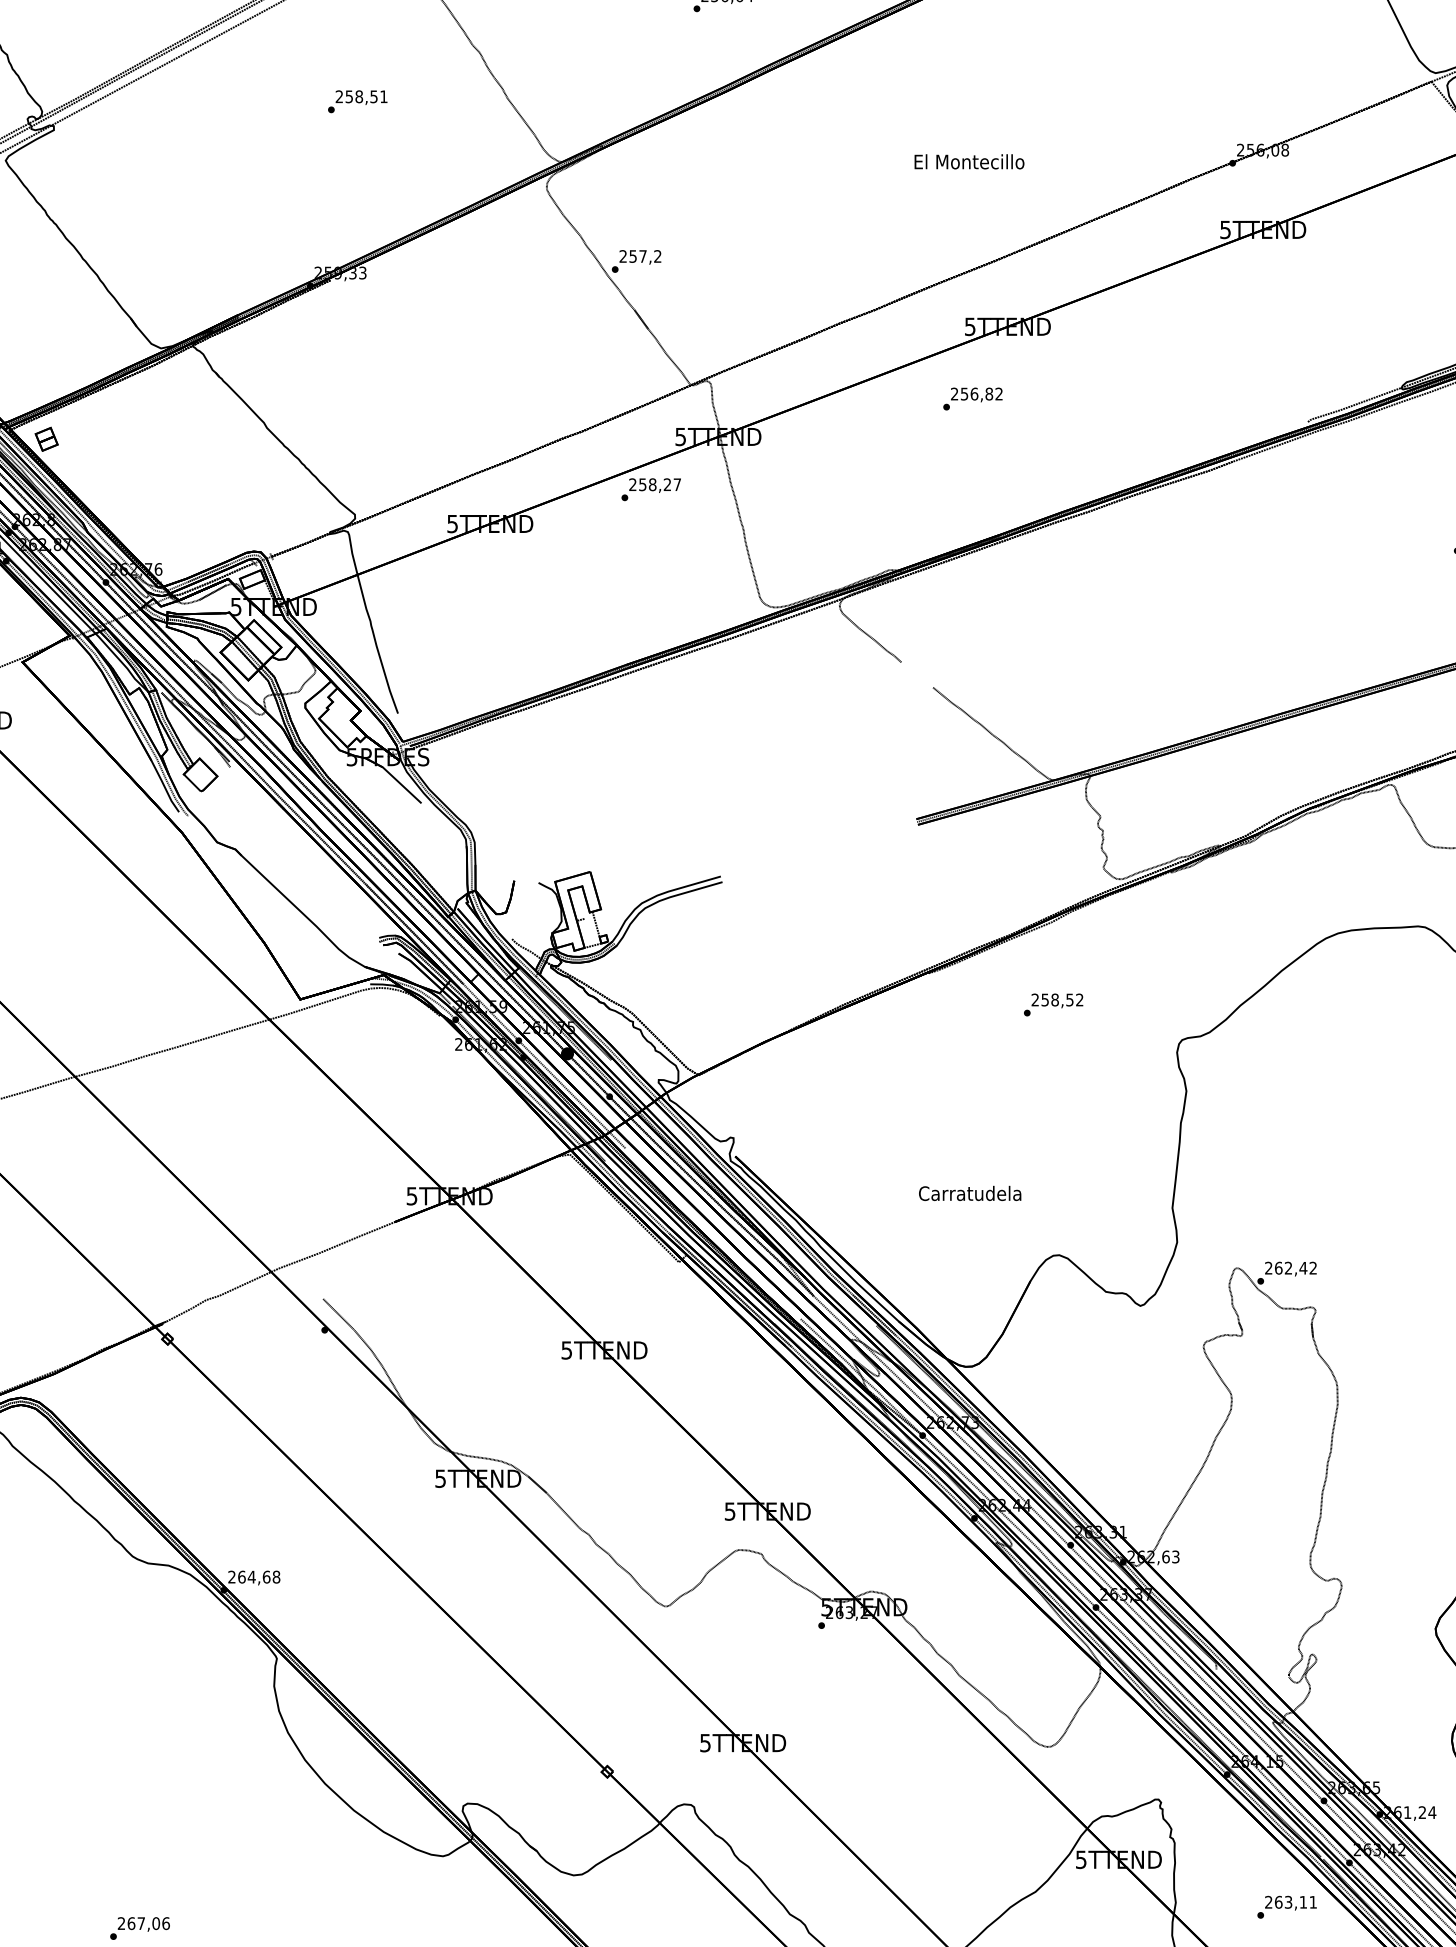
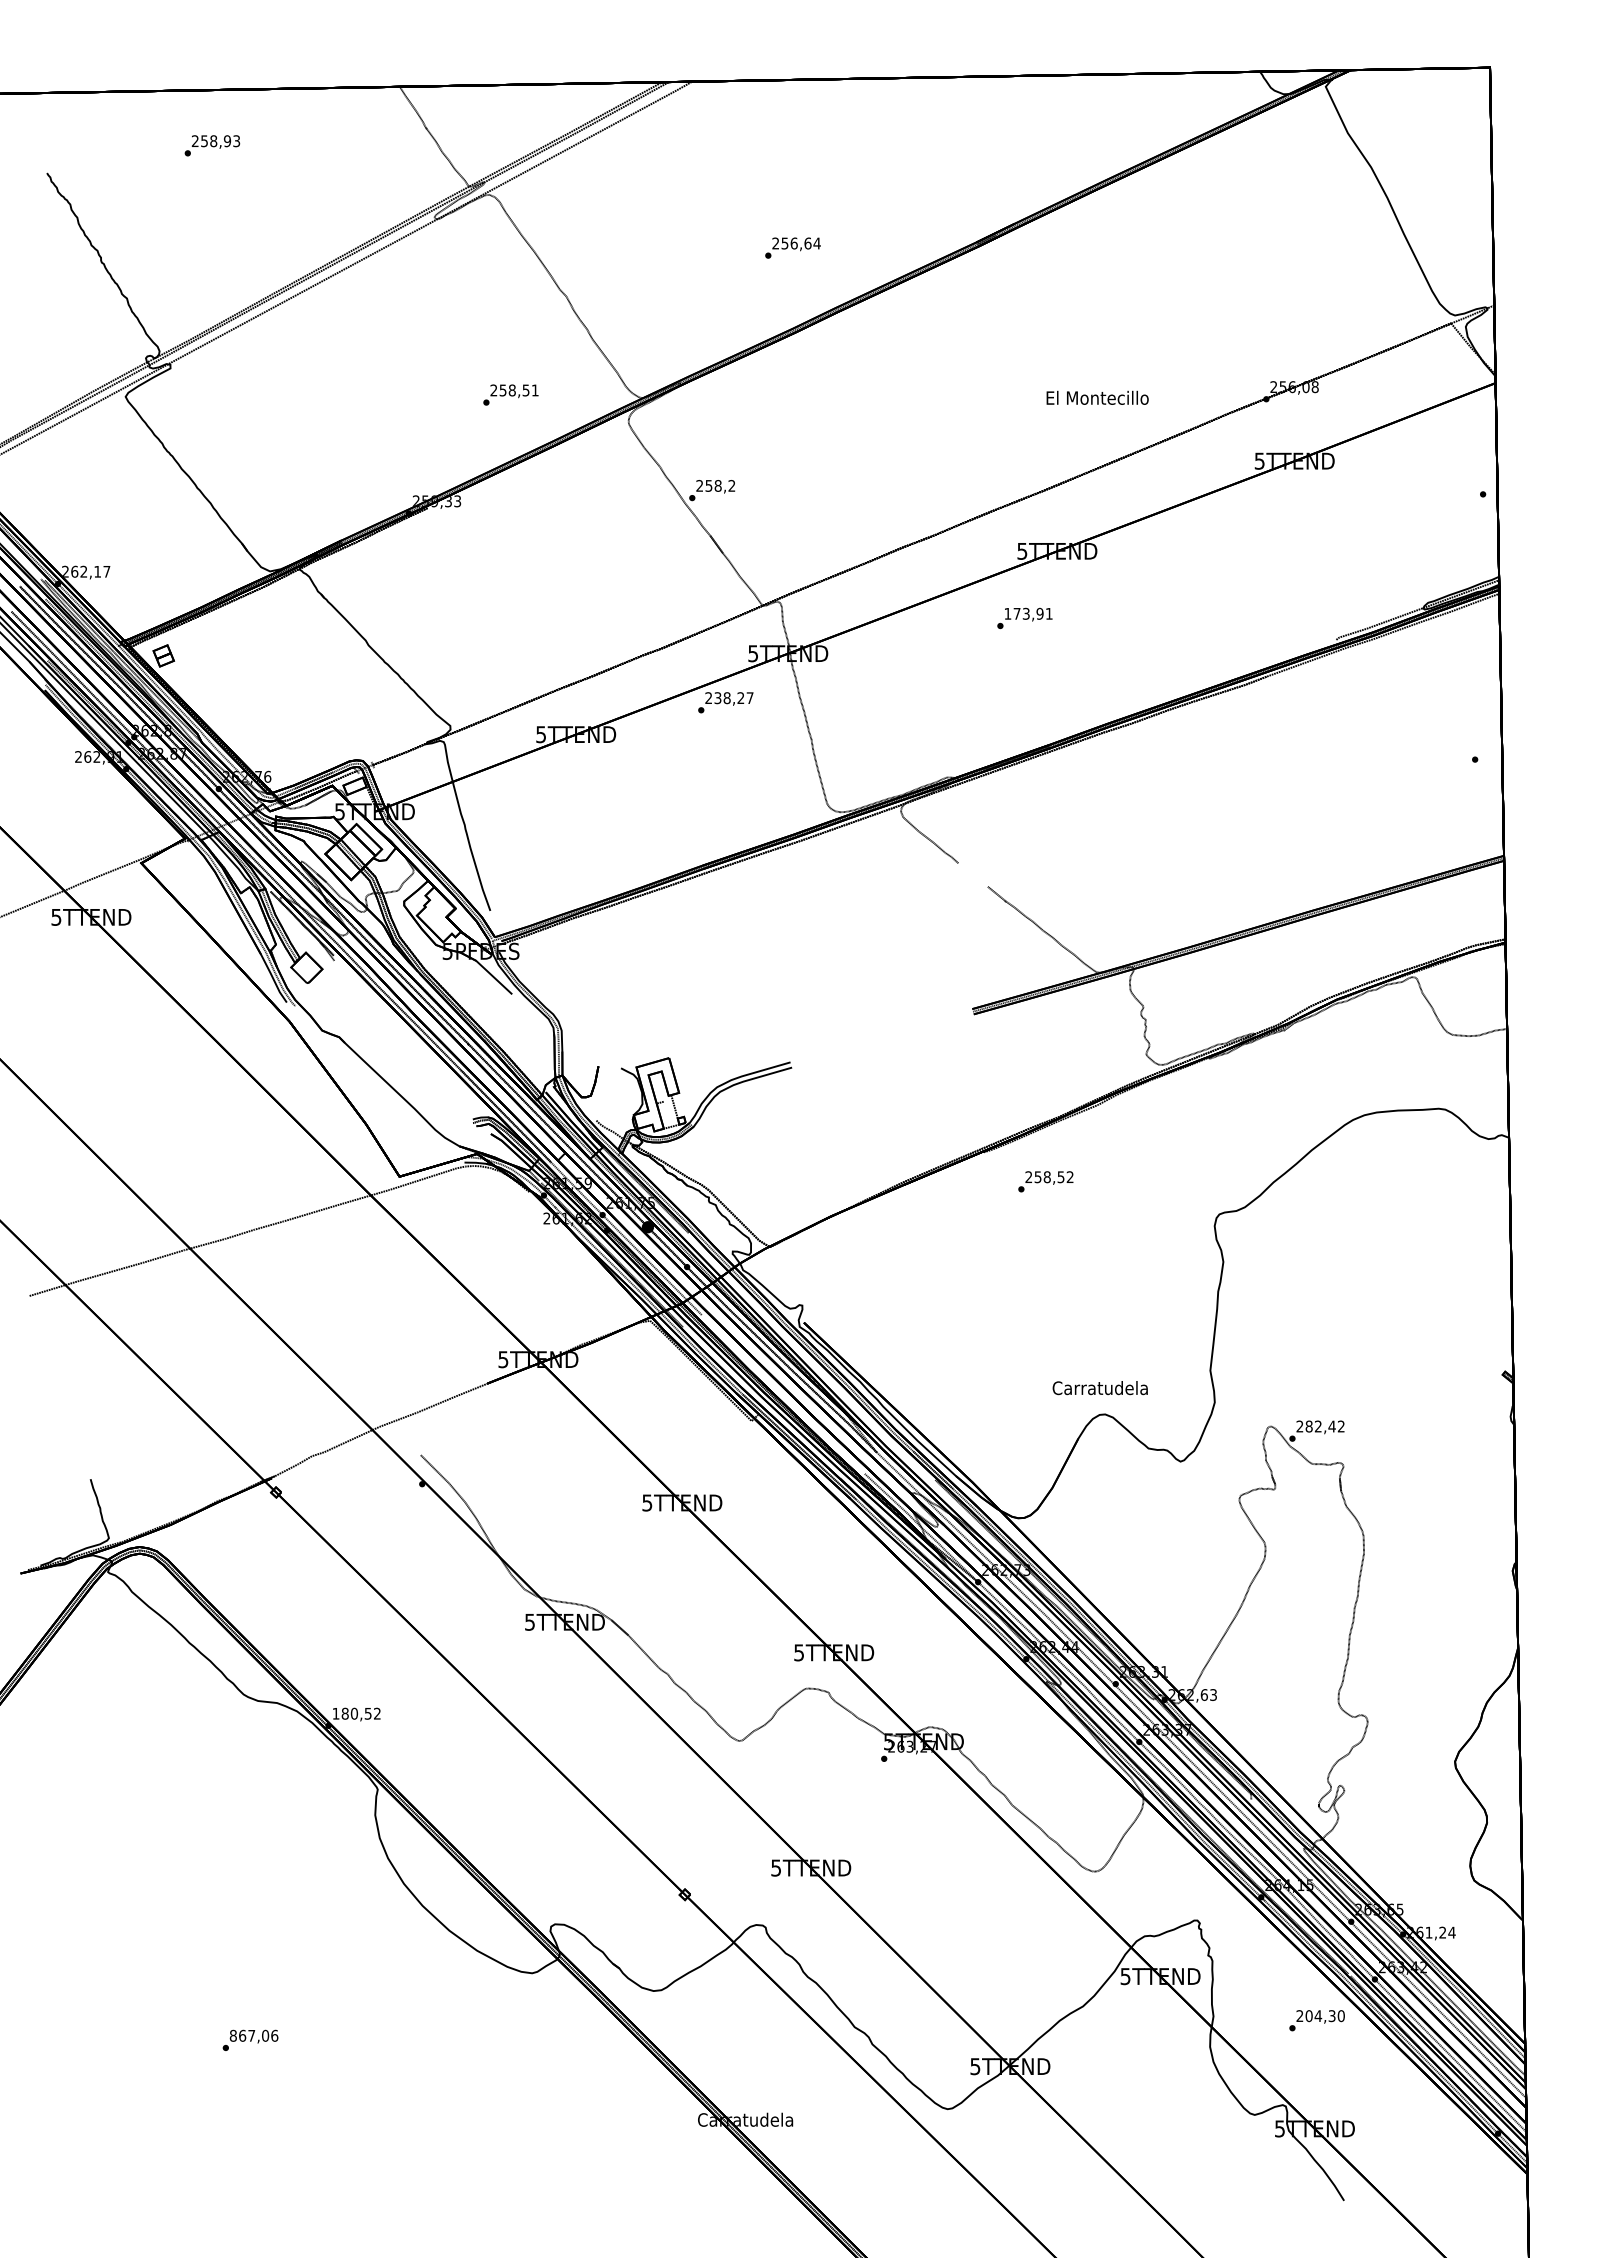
text: (357, 101) -> (510, 394), moved
text: (969, 161) -> (1097, 397), moved
text: (642, 256) -> (717, 485), 257,2 -> 258,2
text: (976, 393) -> (1028, 613), 256,82 -> 173,91
text: (642, 484) -> (717, 697), 258,27 -> 238,27
text: (1053, 1004) -> (1045, 1181), moved
text: (969, 1193) -> (1099, 1388), moved
text: (1277, 1268) -> (1308, 1426), 262,42 -> 282,42
text: (254, 1576) -> (356, 1713), 264,68 -> 180,52
text: (1295, 1902) -> (1324, 2016), 263,11 -> 204,30
text: (120, 1923) -> (232, 2035), 267,06 -> 867,06

